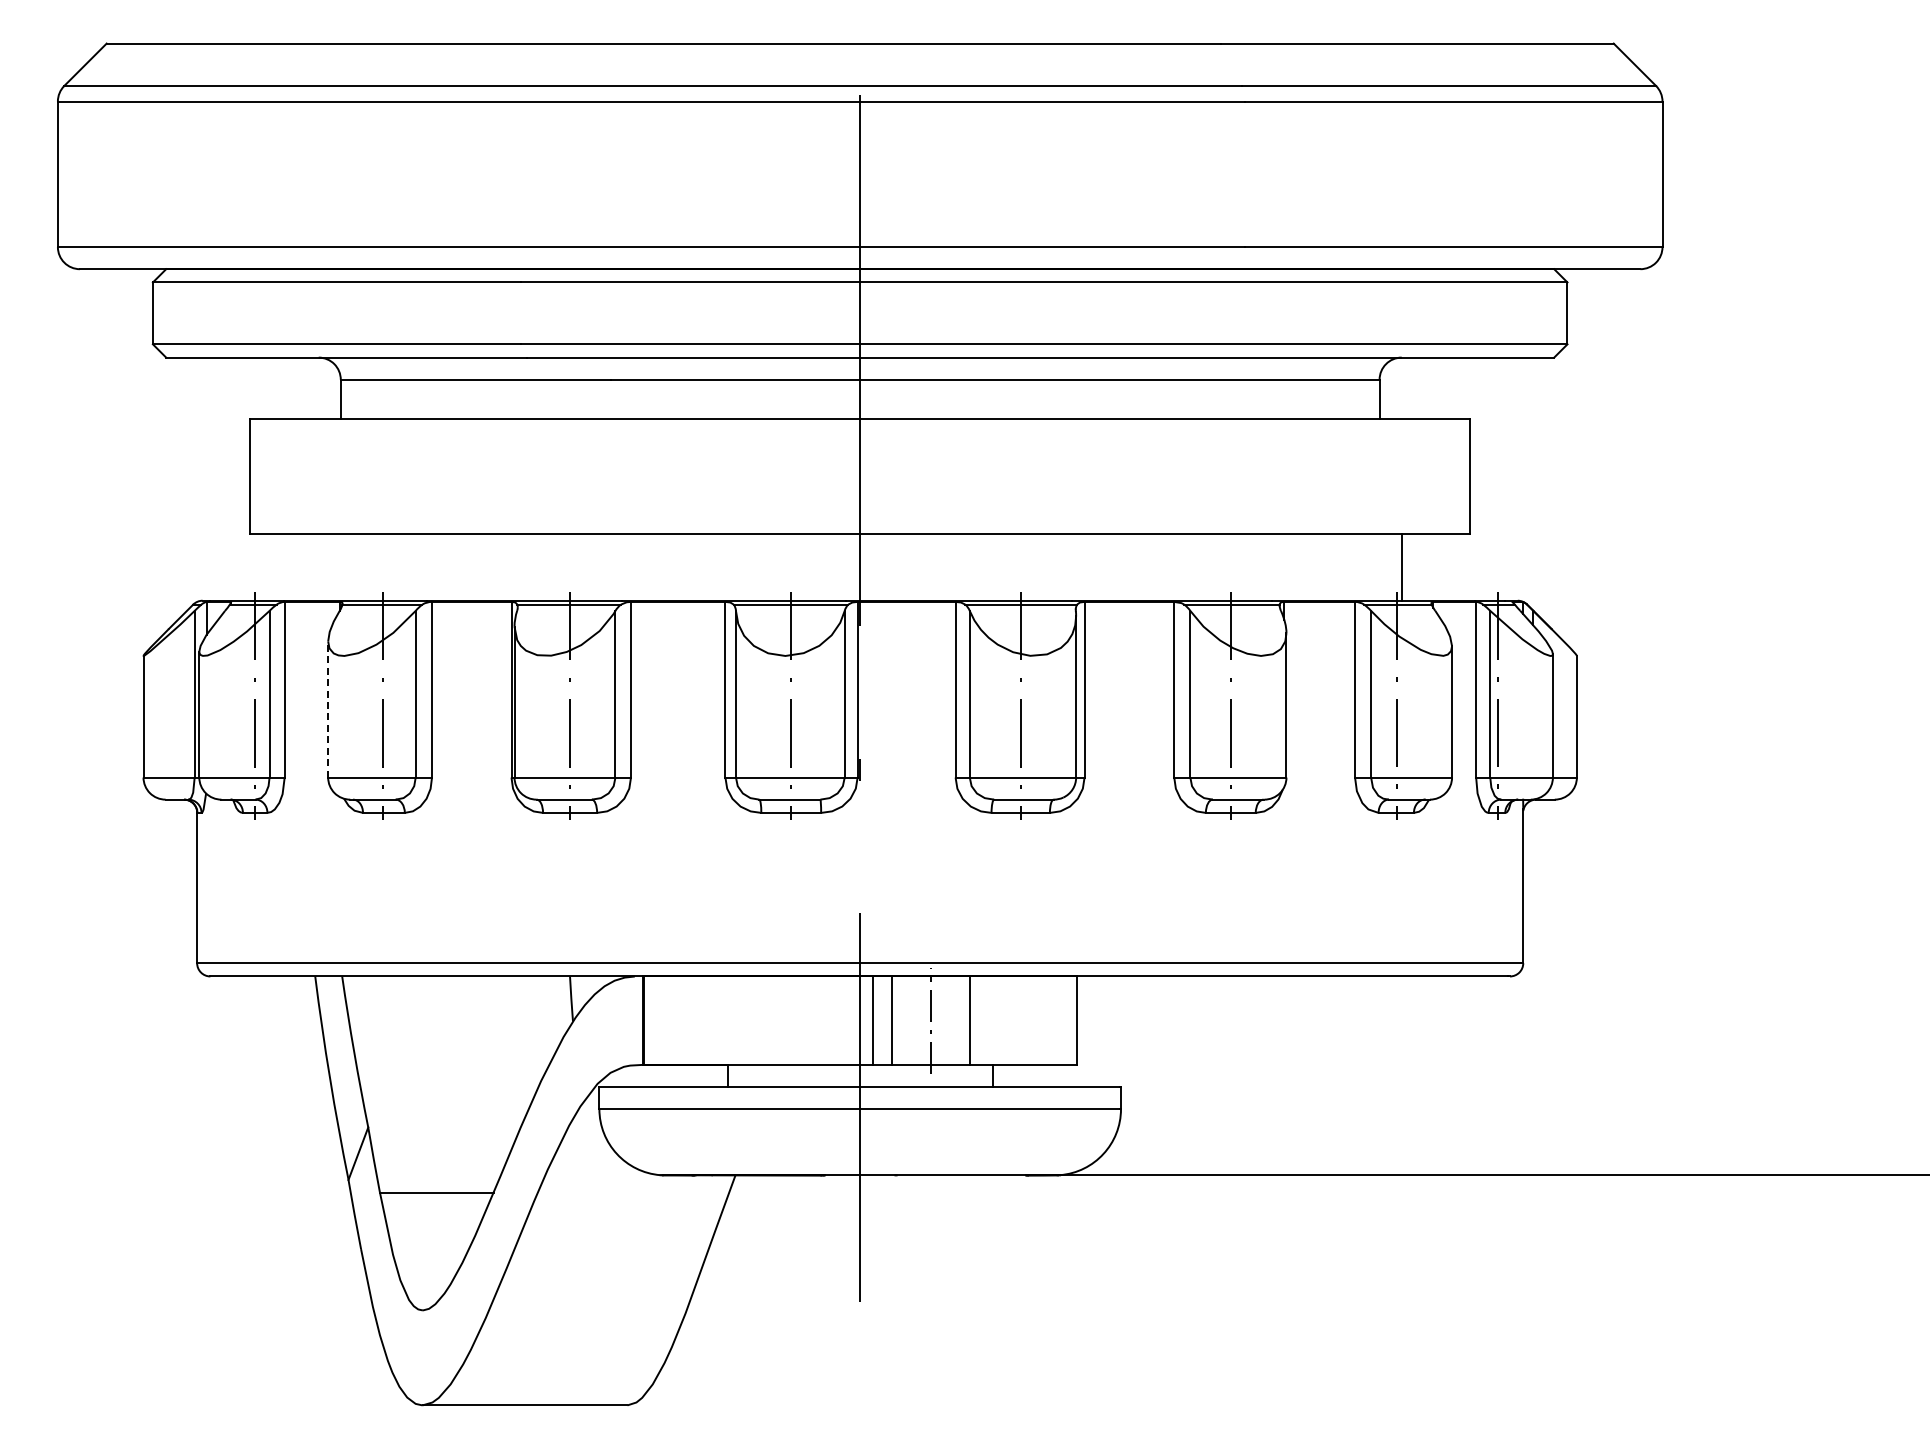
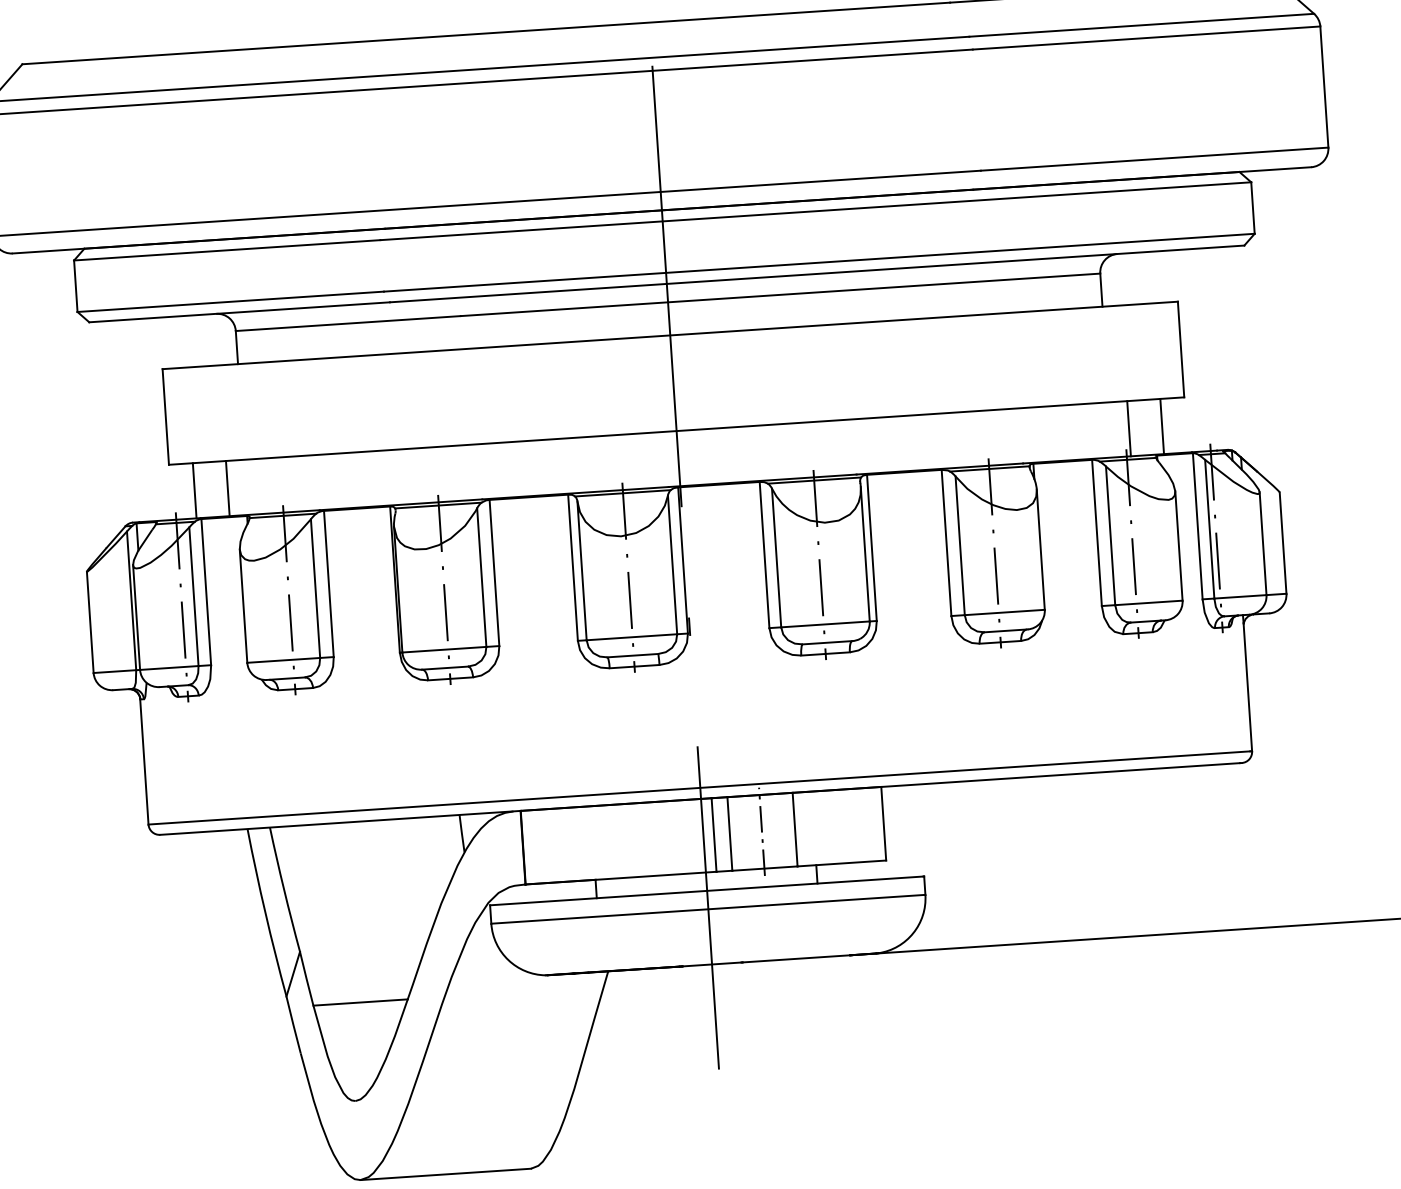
line: (278, 567) -> (194, 490), added
line: (318, 567) -> (227, 488), added
line: (1441, 567) -> (1162, 426), added
line: (328, 709) -> (243, 606), dashed -> solid

